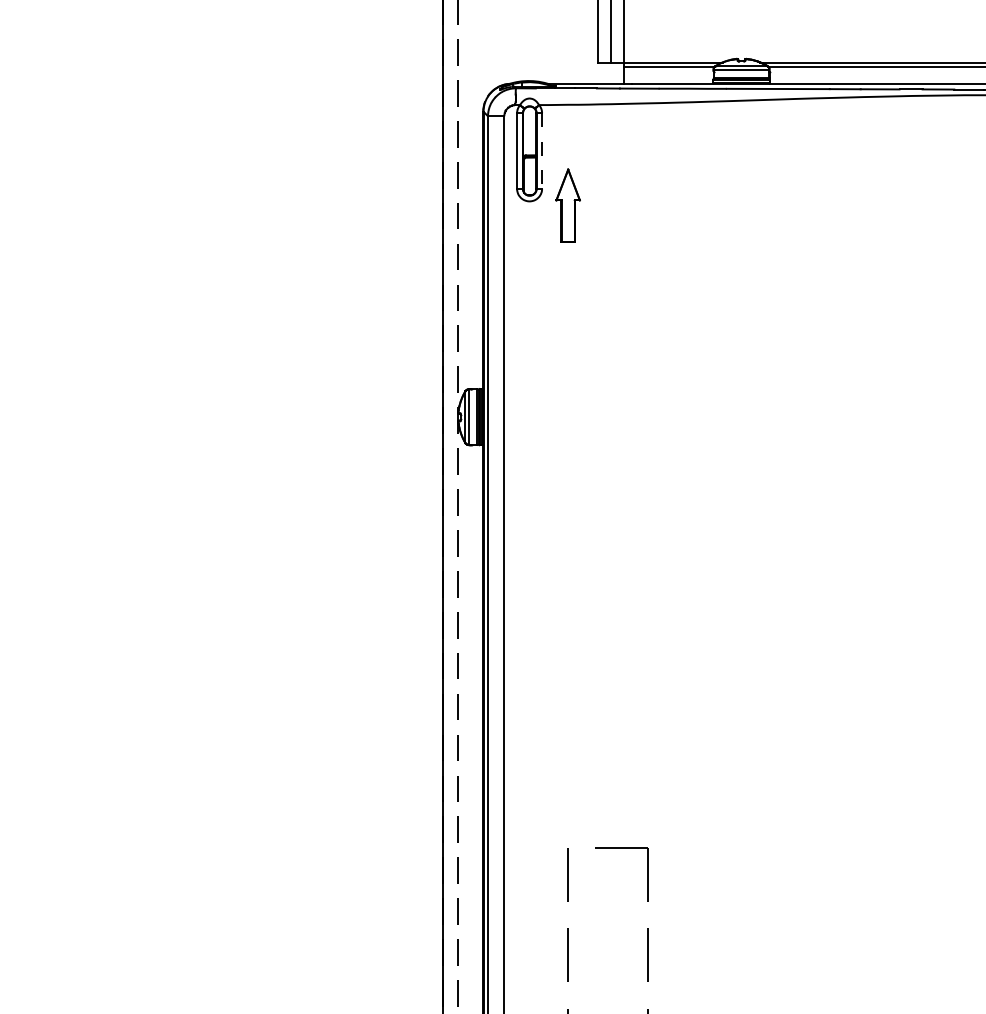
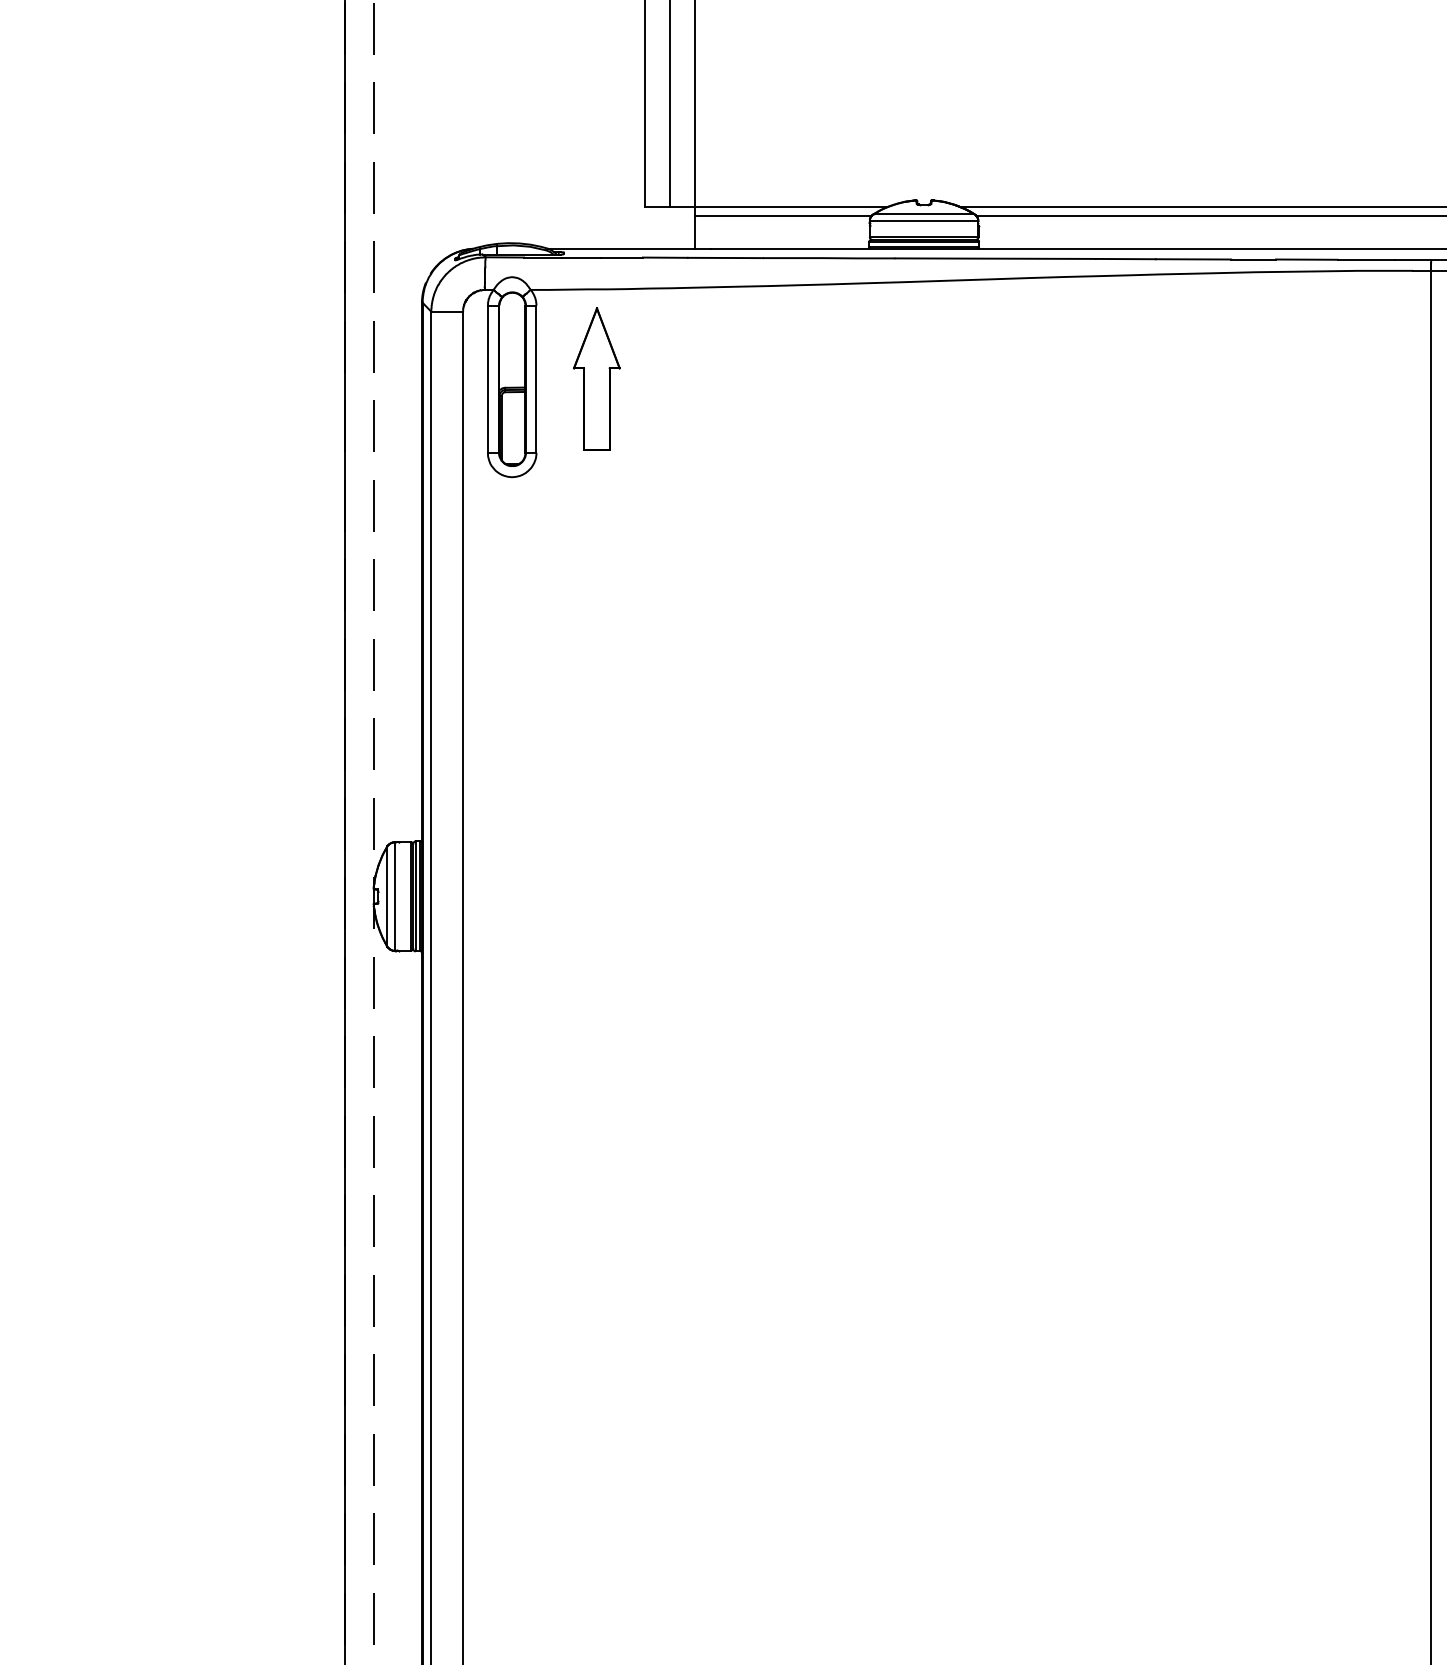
line: (542, 151) -> (537, 380), dashed -> solid
part: (567, 205) -> (595, 378), moved

